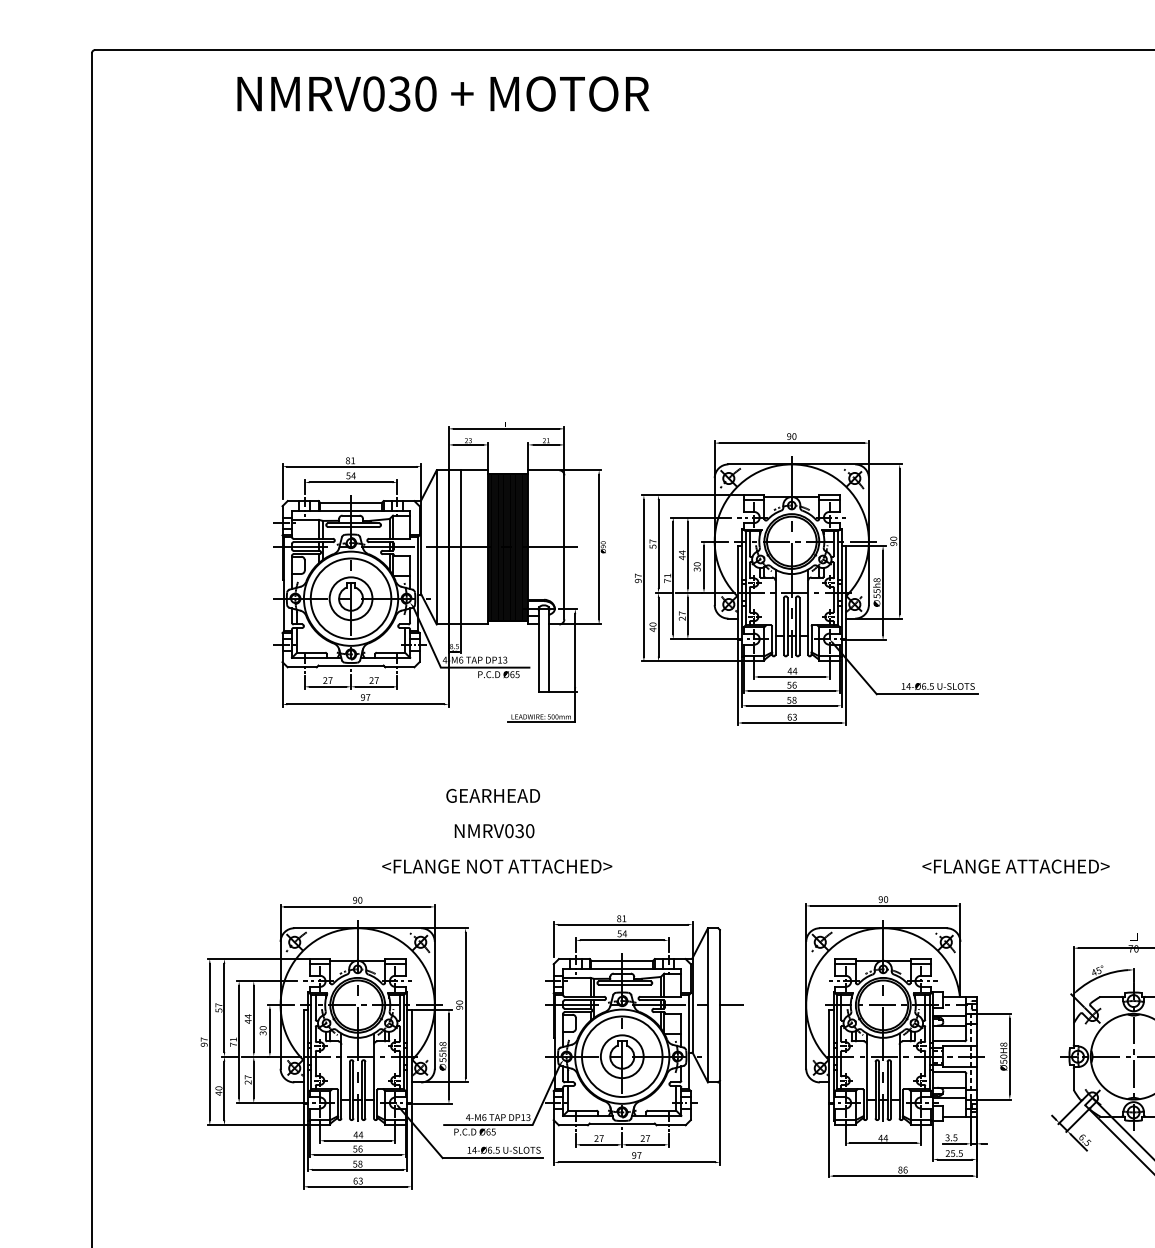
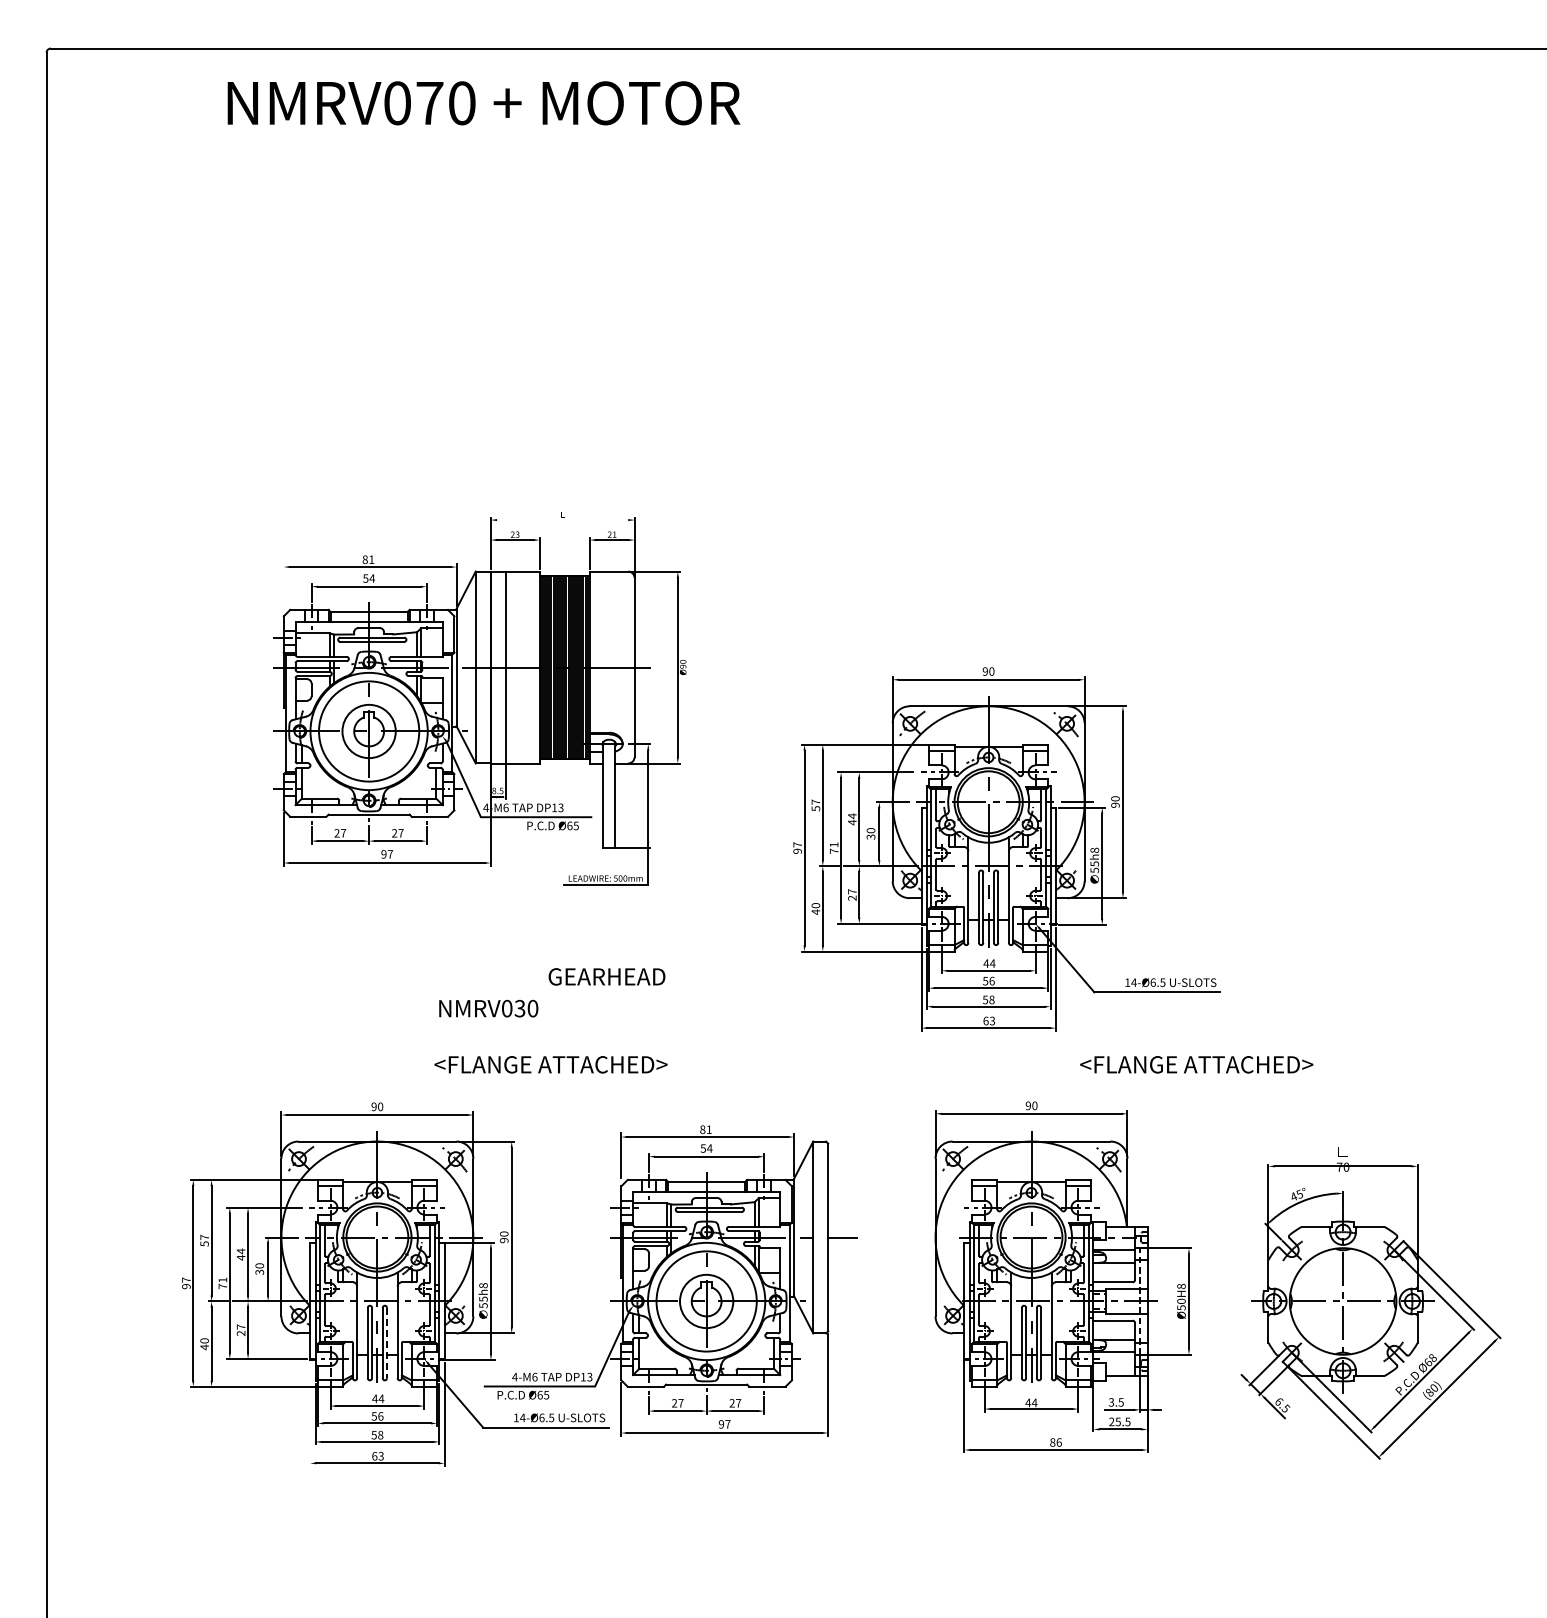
text: (399, 94) -> (429, 103), NMRV030 -> NMRV070
line: (506, 429) -> (562, 520), removed
line: (282, 481) -> (283, 585), removed
part: (806, 579) -> (1006, 849), moved
text: (492, 795) -> (606, 976), moved
text: (494, 830) -> (488, 1008), moved
text: (496, 866) -> (550, 1064), <FLANGE NOT ATTACHED> -> <FLANGE ATTACHED>
line: (365, 1090) -> (387, 1343), solid -> dashed
line: (303, 1147) -> (310, 1414), removed

